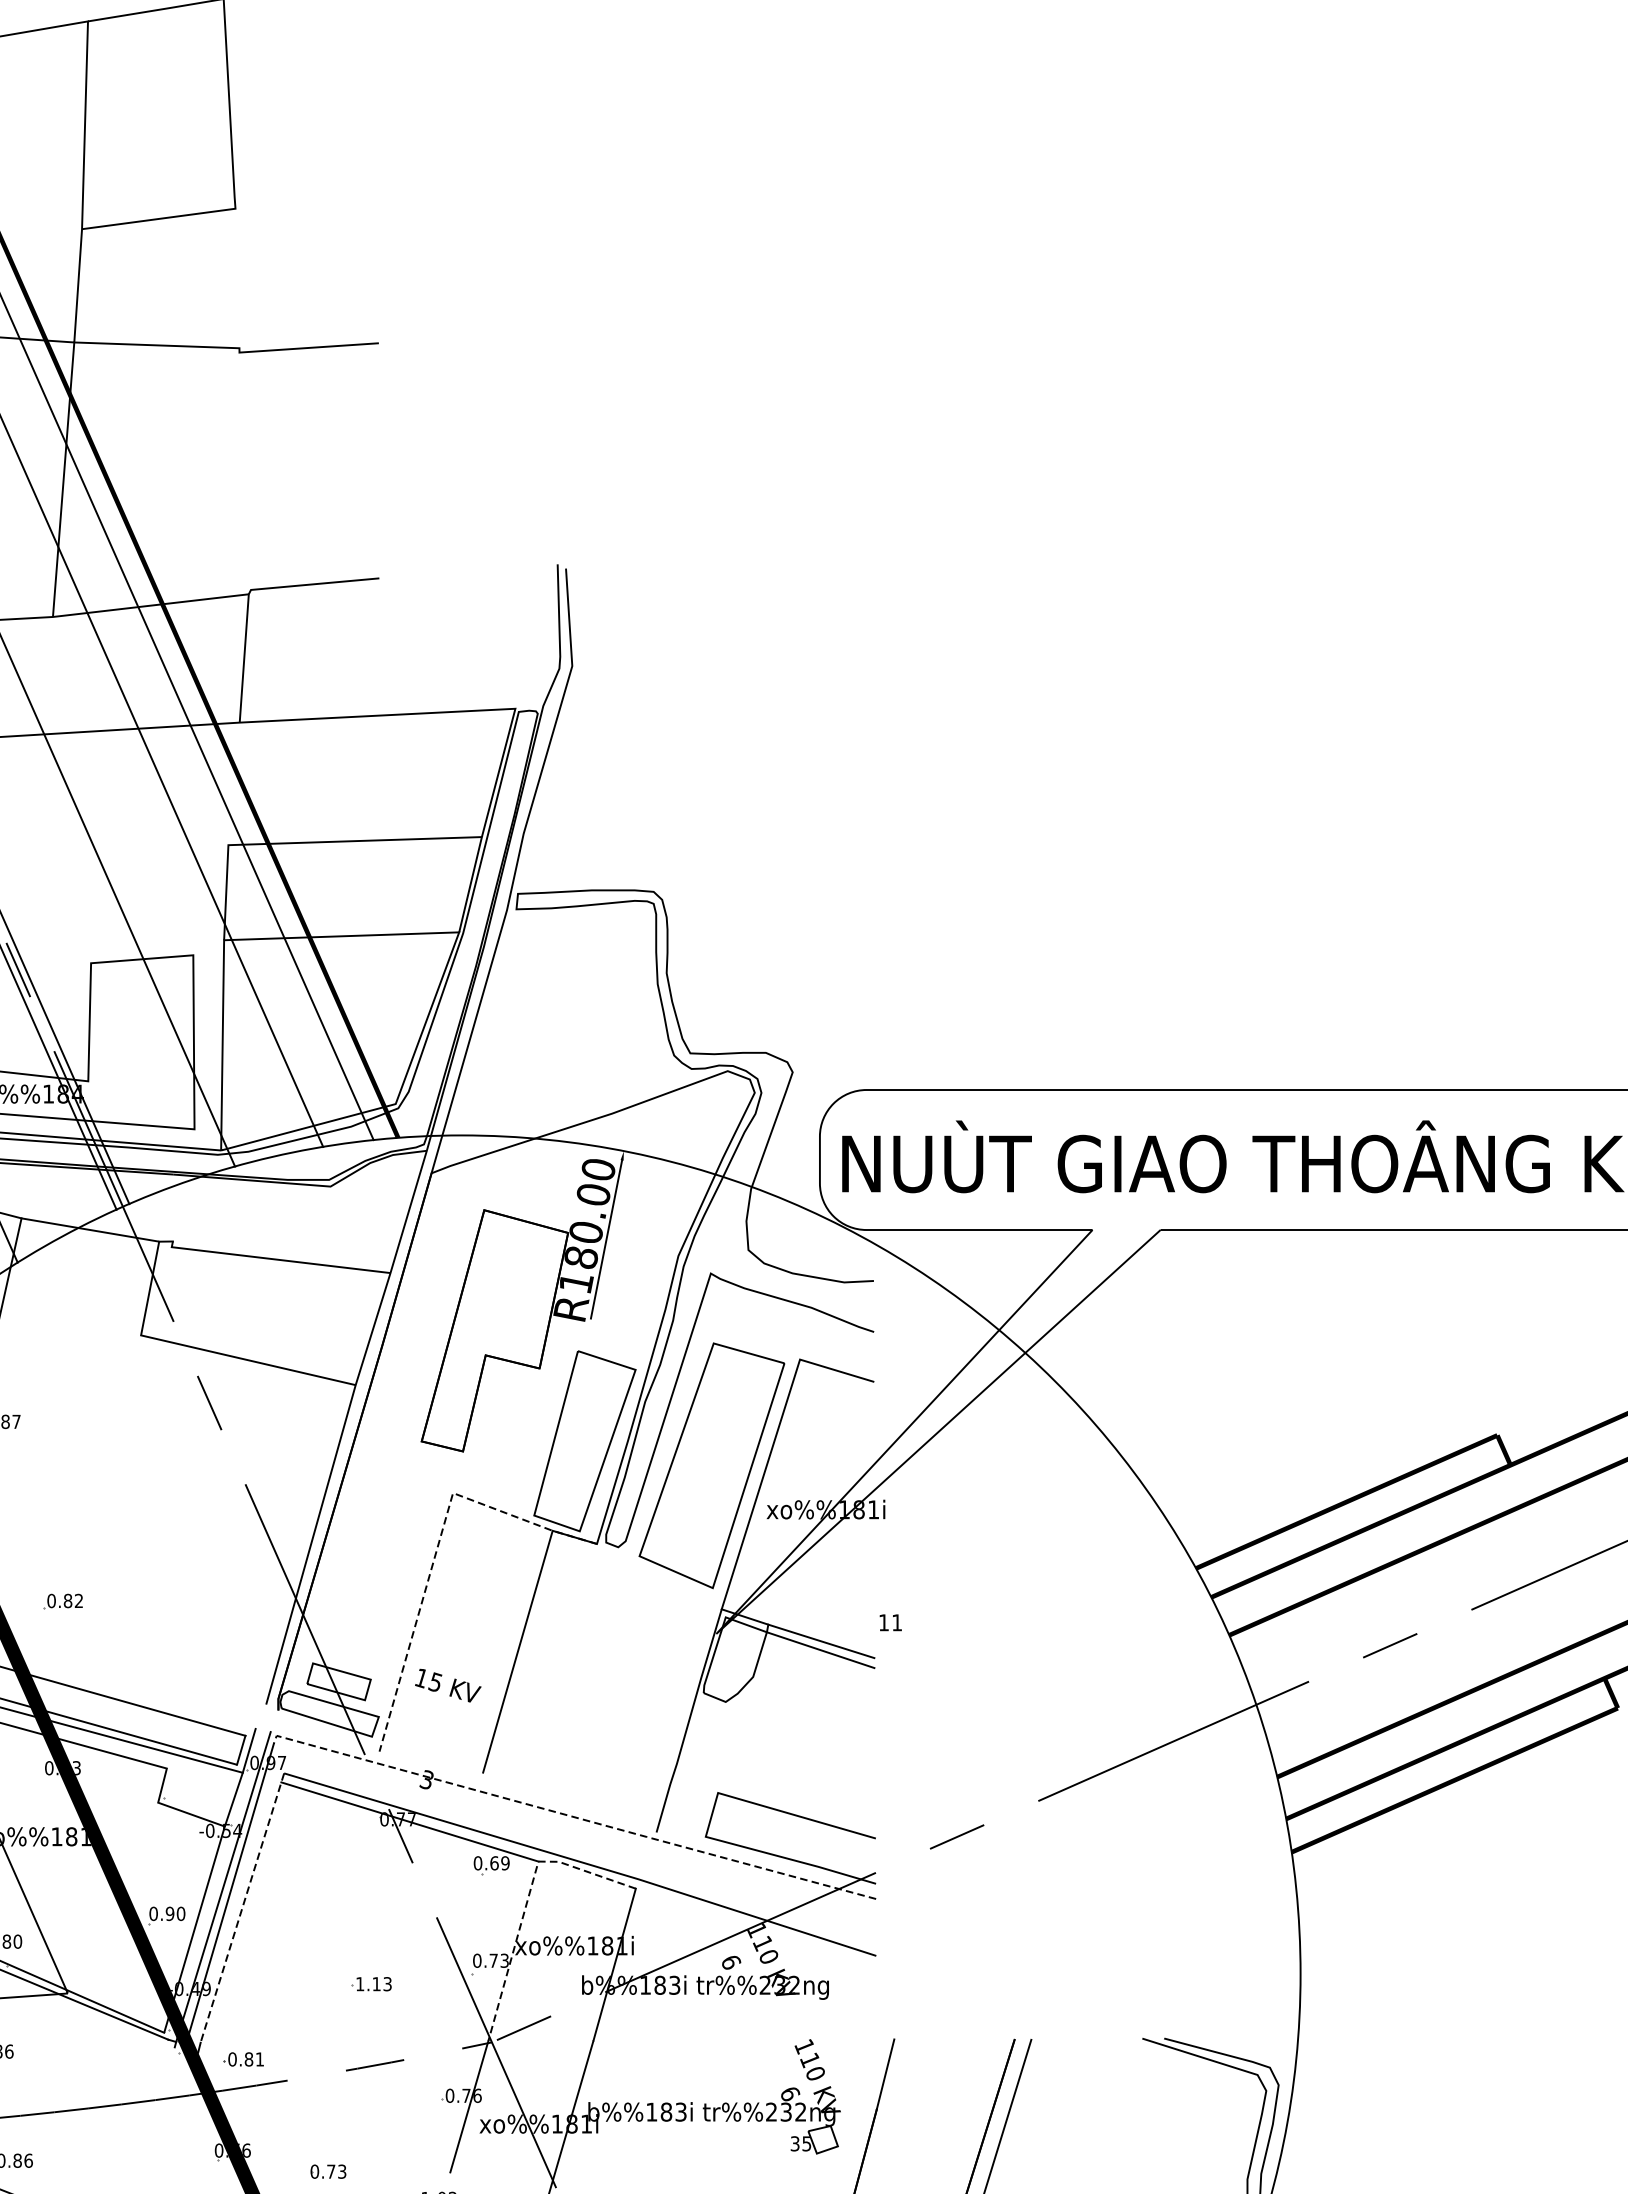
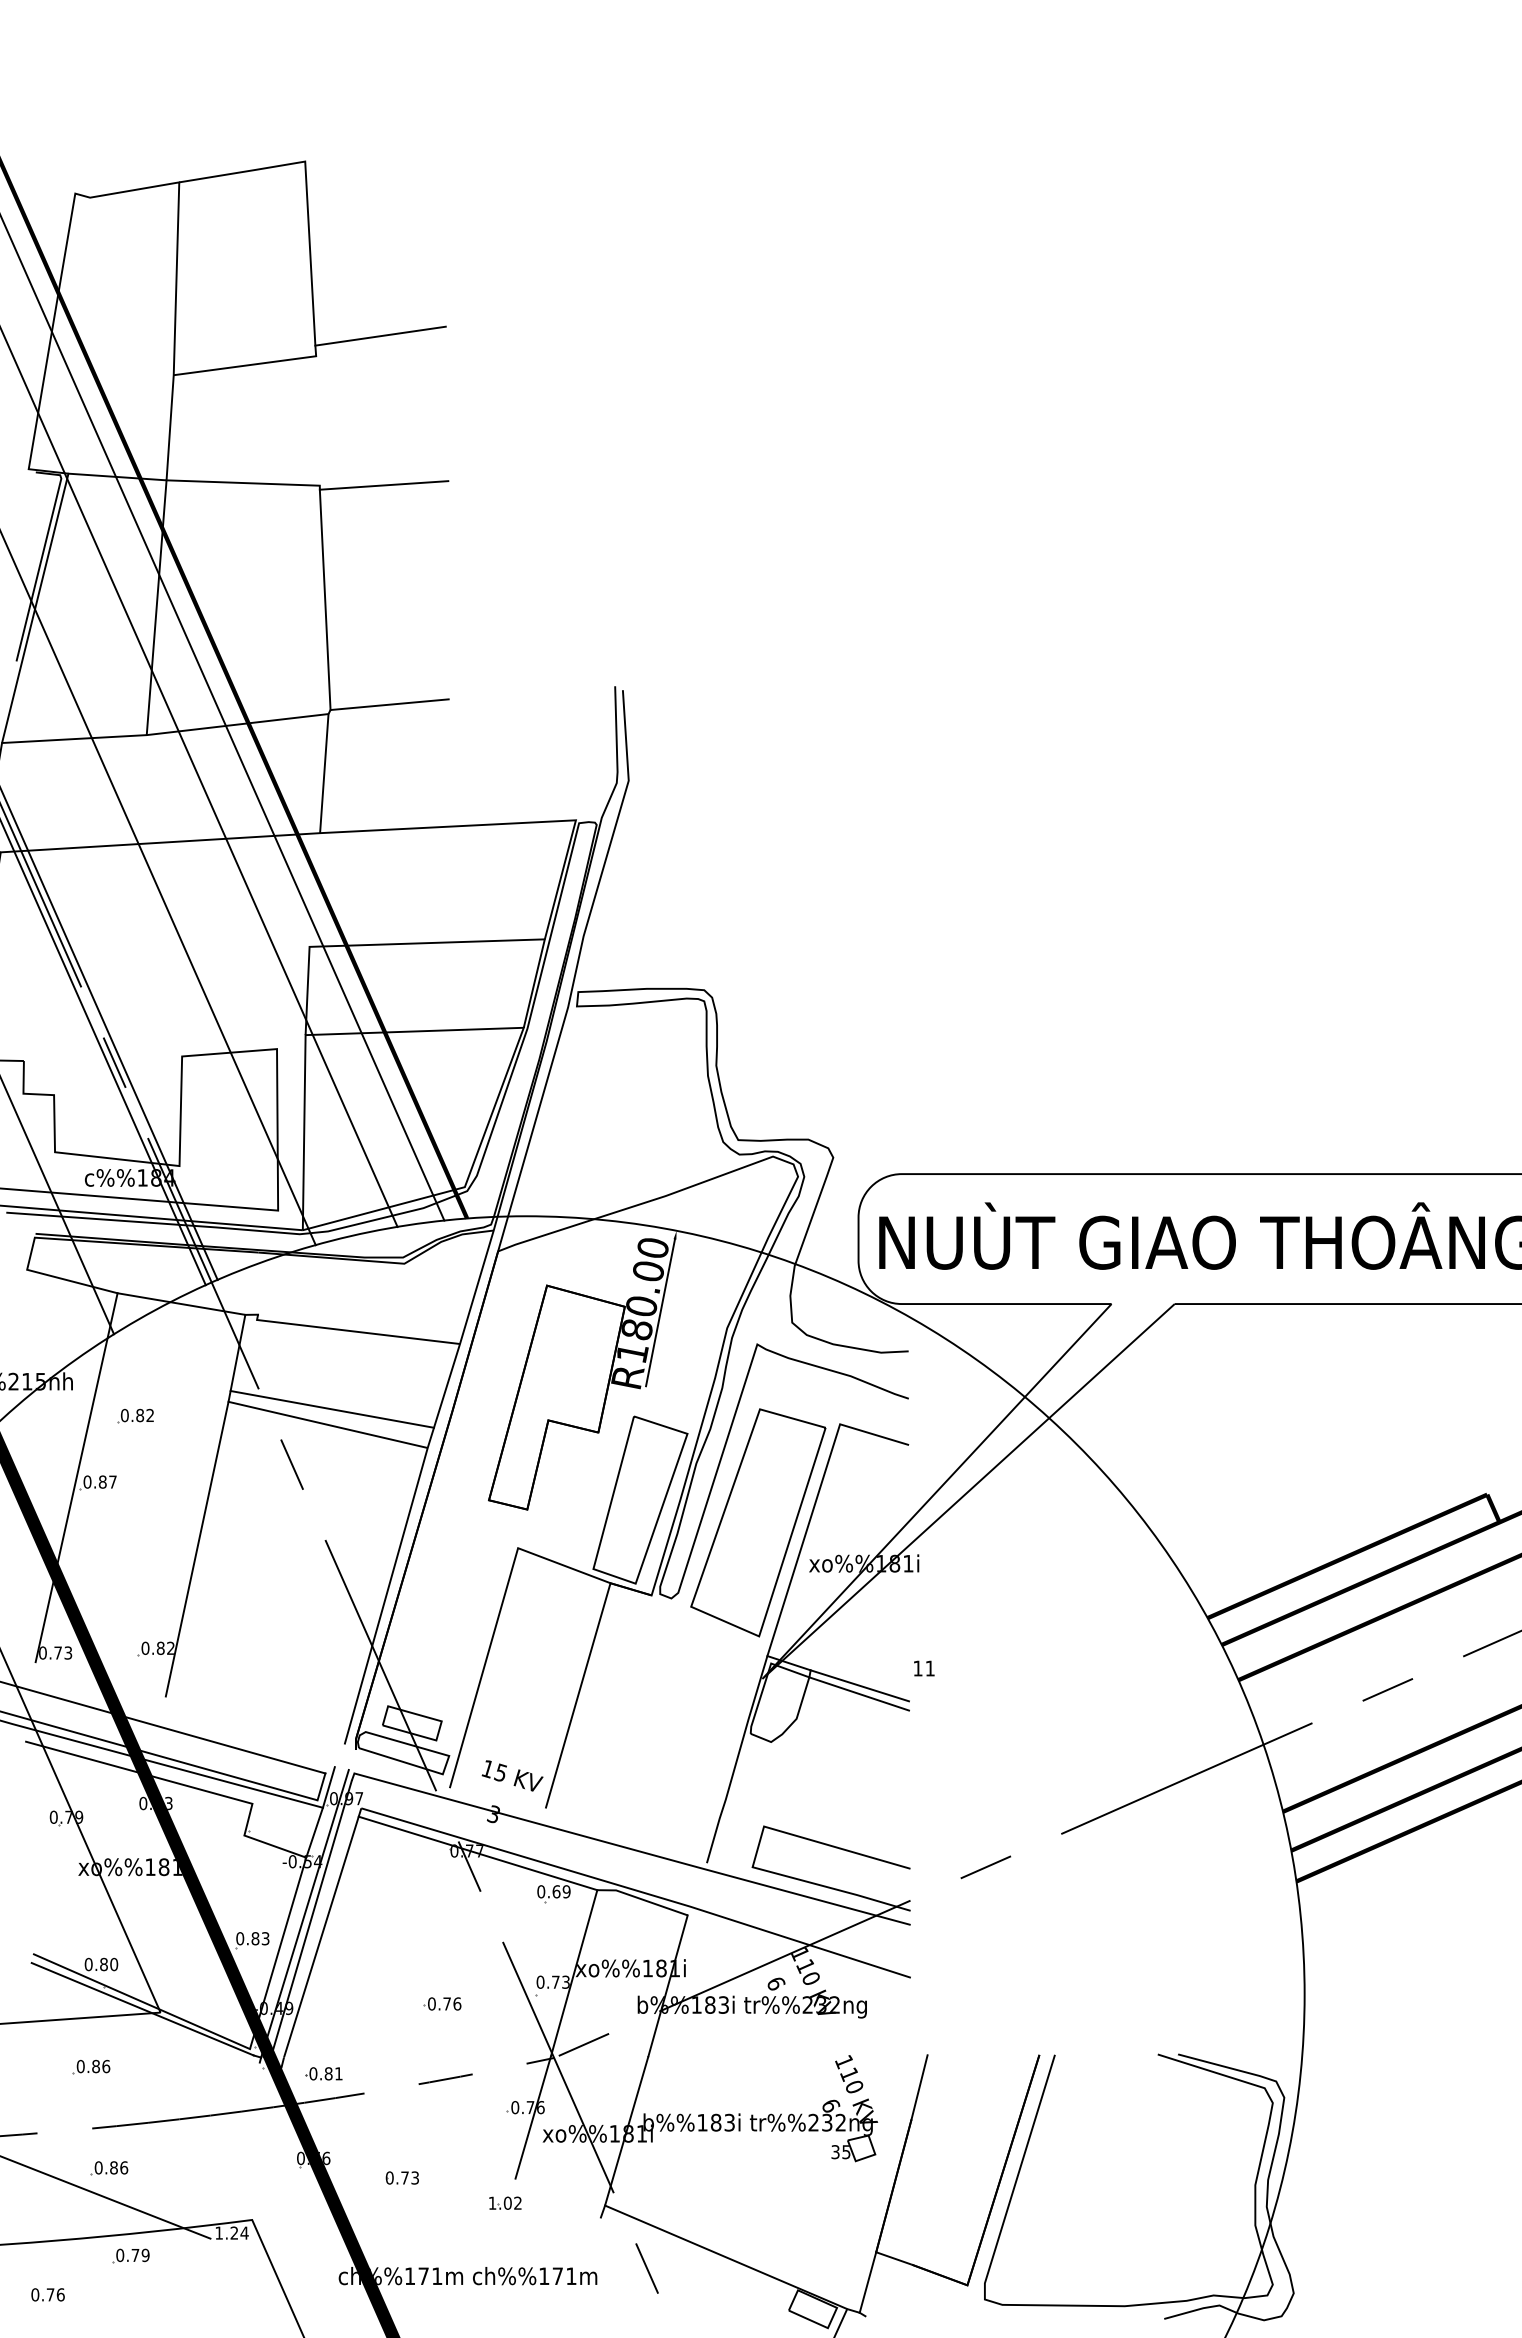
line: (304, 186) -> (380, 335), added
line: (244, 470) -> (324, 599), added
line: (252, 1343) -> (331, 1409), added
part: (40, 1350) -> (135, 1415), added
line: (106, 1493) -> (196, 1548), added
line: (437, 1548) -> (503, 1599), dashed -> solid
text: (448, 1685) -> (512, 1775), moved
line: (572, 1816) -> (628, 1848), dashed -> solid
line: (527, 1900) -> (587, 1926), dashed -> solid
line: (242, 1907) -> (322, 1932), dashed -> solid
text: (175, 1913) -> (260, 1938), 0.90 -> 0.83
text: (373, 1983) -> (444, 2003), 1.13 -> 0.76

